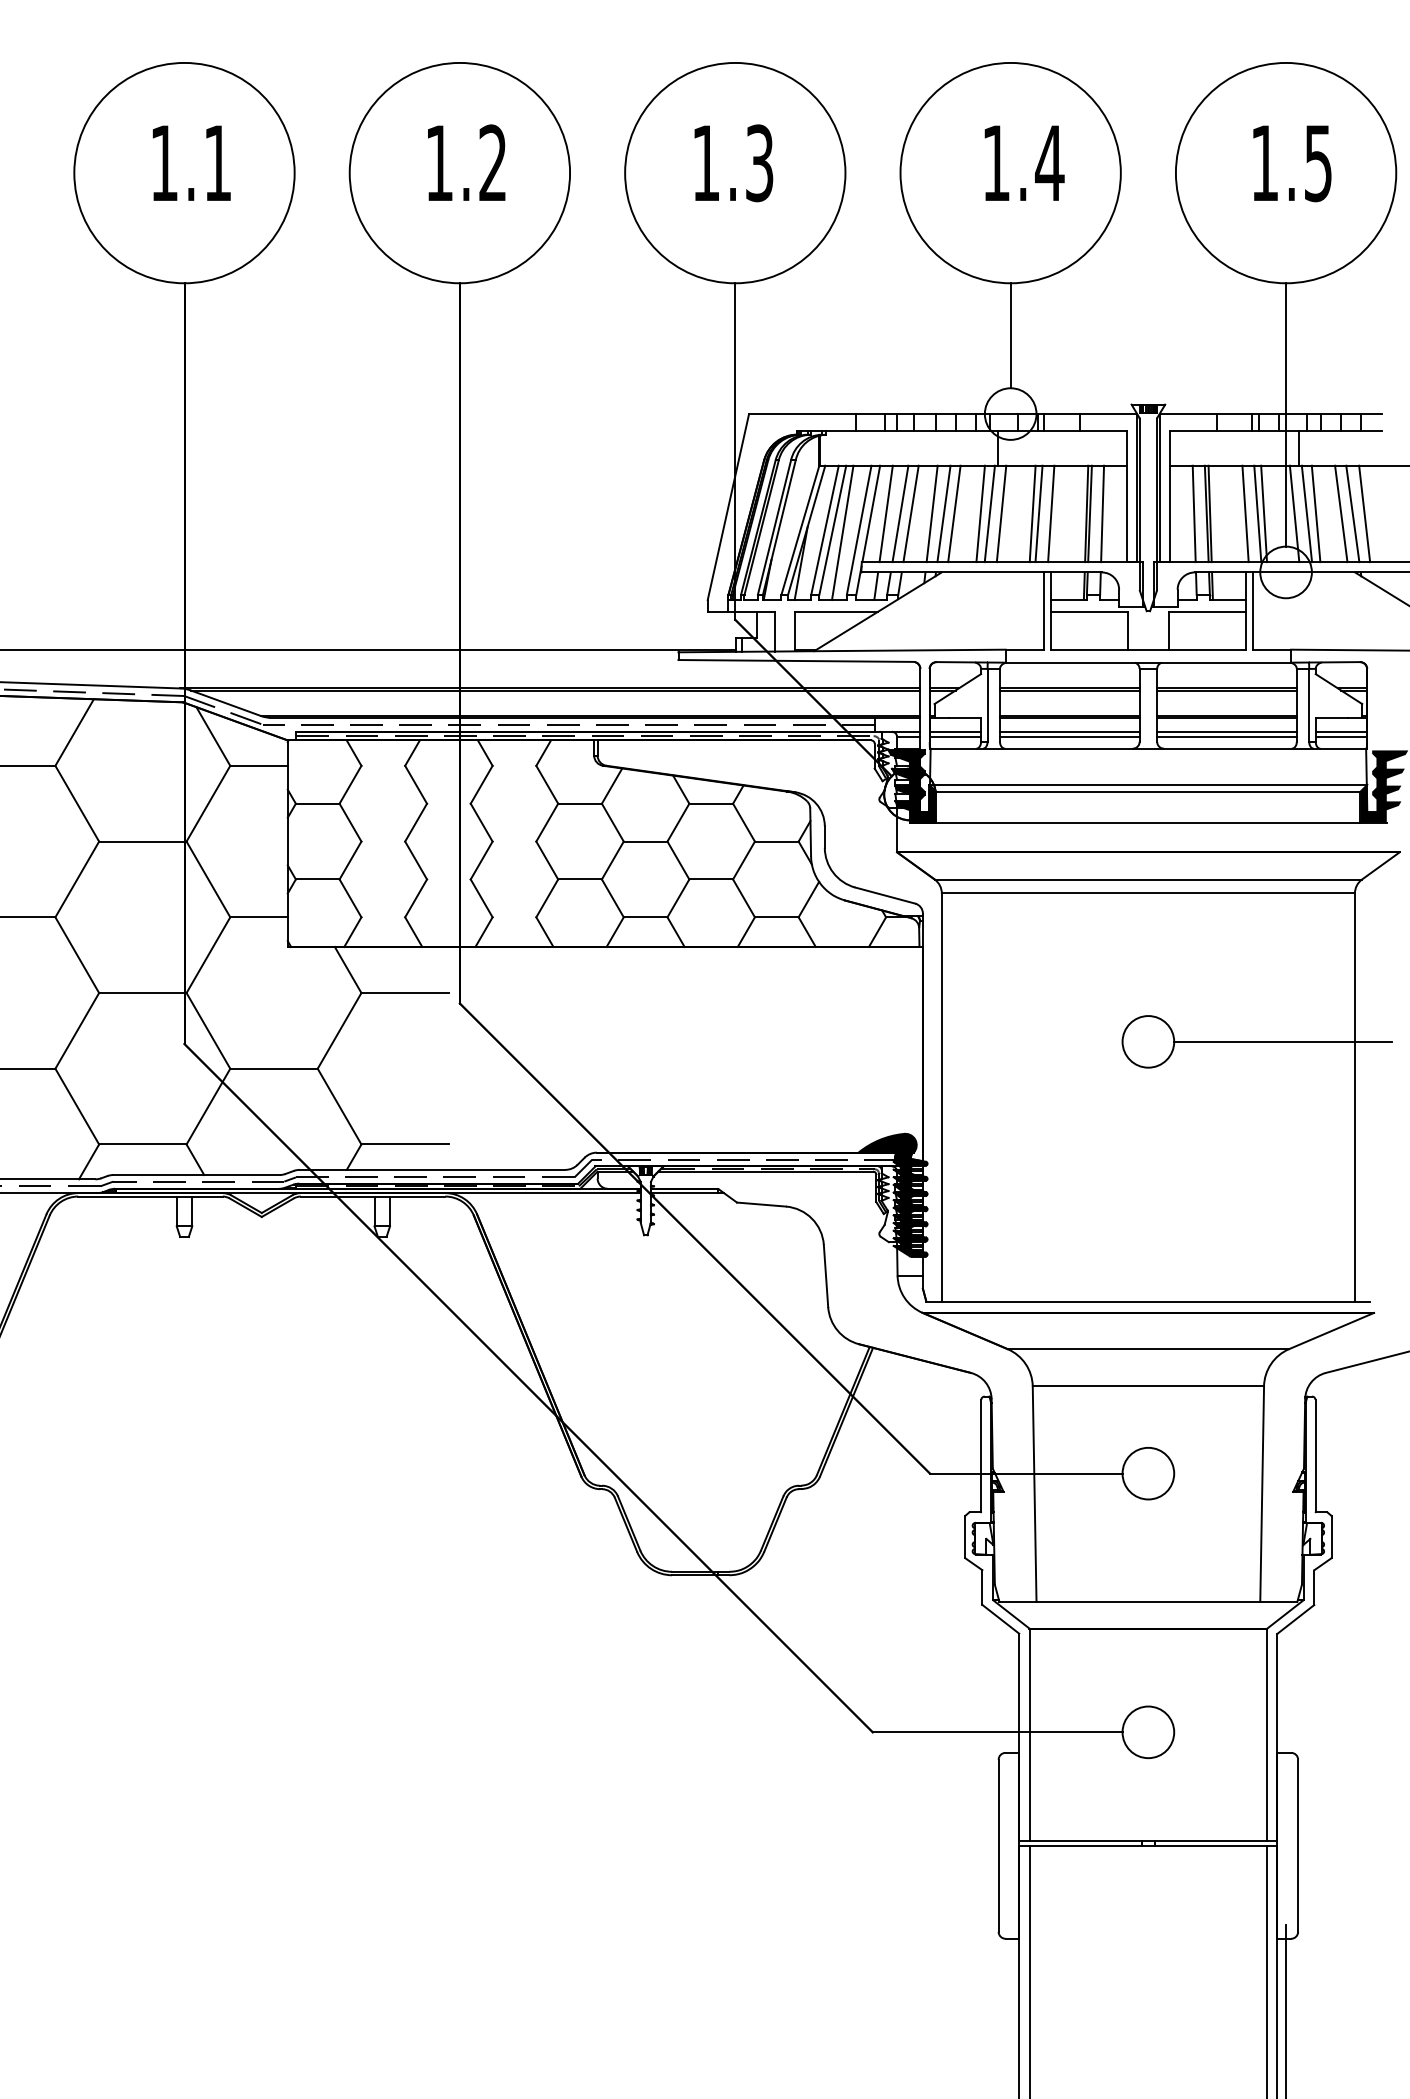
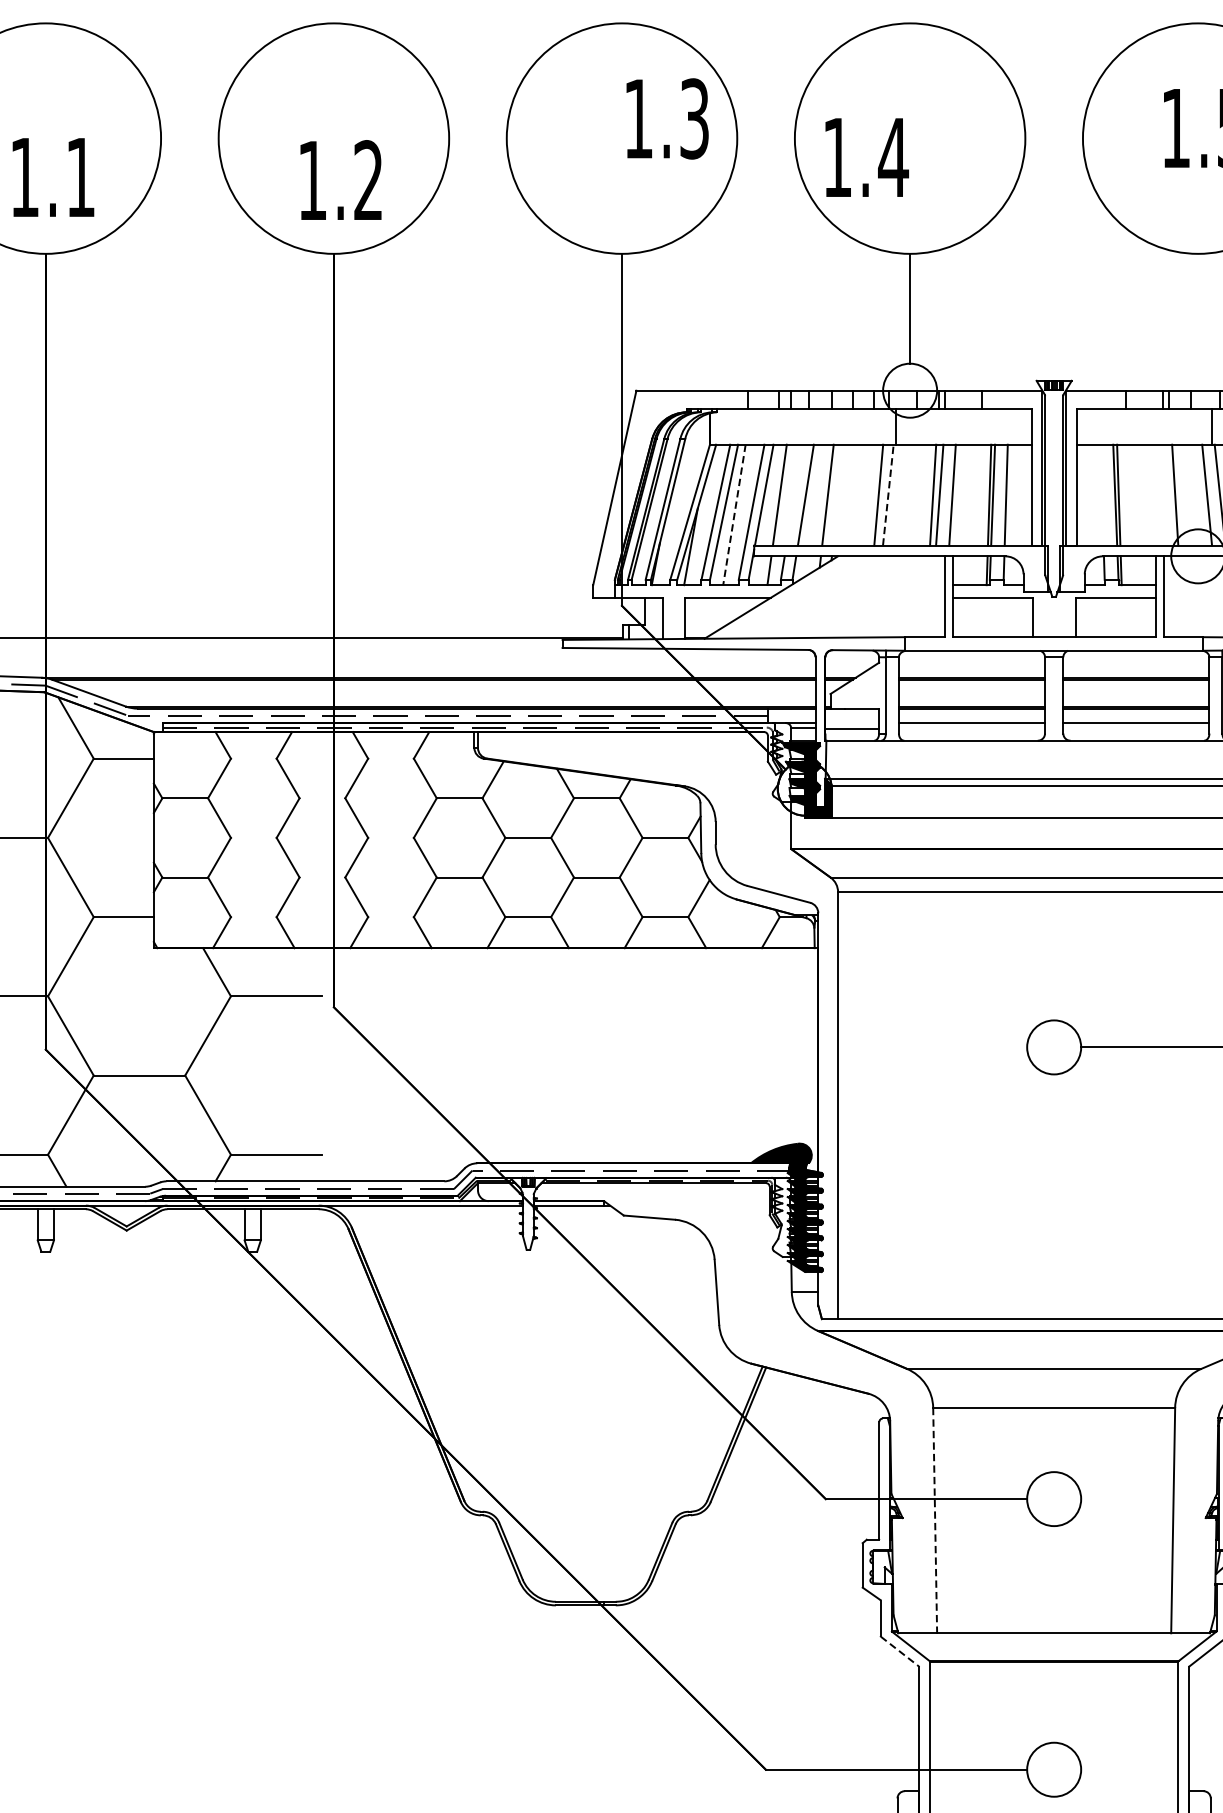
text: (191, 162) -> (53, 176), moved
text: (466, 162) -> (340, 179), moved
text: (1024, 162) -> (867, 156), moved
text: (733, 163) -> (667, 119), moved
line: (1286, 414) -> (1198, 391), removed
line: (900, 513) -> (794, 494), removed
line: (943, 513) -> (839, 494), removed
line: (954, 513) -> (851, 494), removed
line: (989, 513) -> (887, 494), solid -> dashed
line: (1001, 513) -> (900, 494), removed
line: (1193, 513) -> (1101, 494), removed
line: (1245, 513) -> (1155, 494), removed
line: (1257, 513) -> (1168, 494), removed
line: (842, 532) -> (734, 514), solid -> dashed
line: (955, 731) -> (852, 722), removed
line: (1069, 737) -> (971, 729), removed
line: (1226, 737) -> (1135, 729), removed
line: (1034, 1494) -> (935, 1520), solid -> dashed
line: (1001, 1619) -> (900, 1651), solid -> dashed

